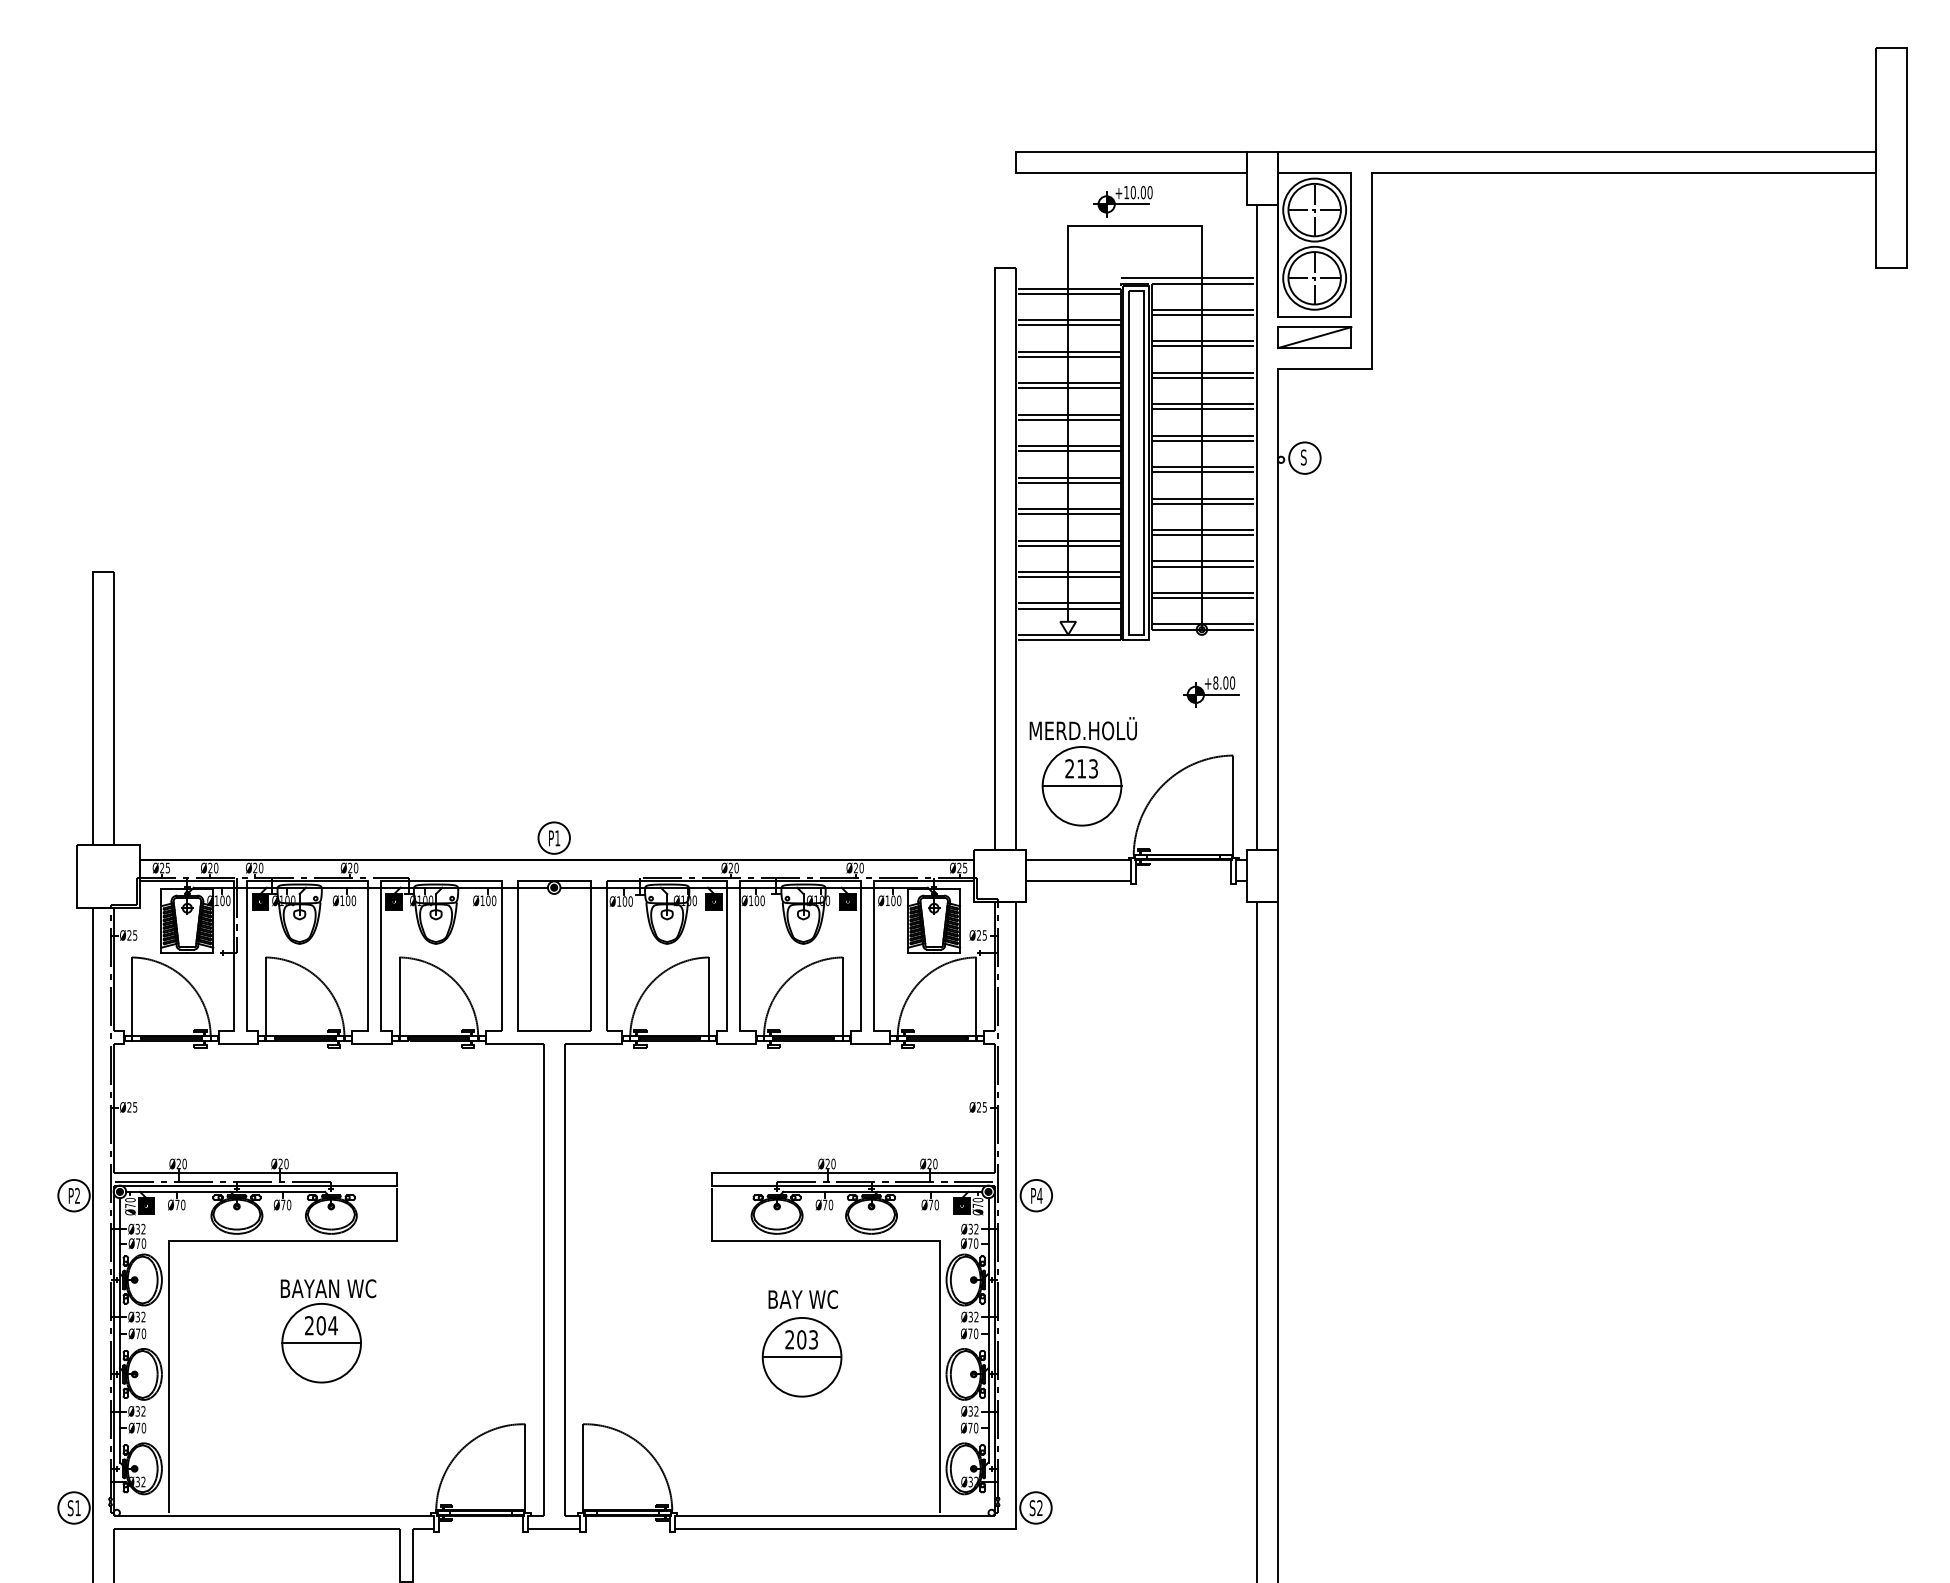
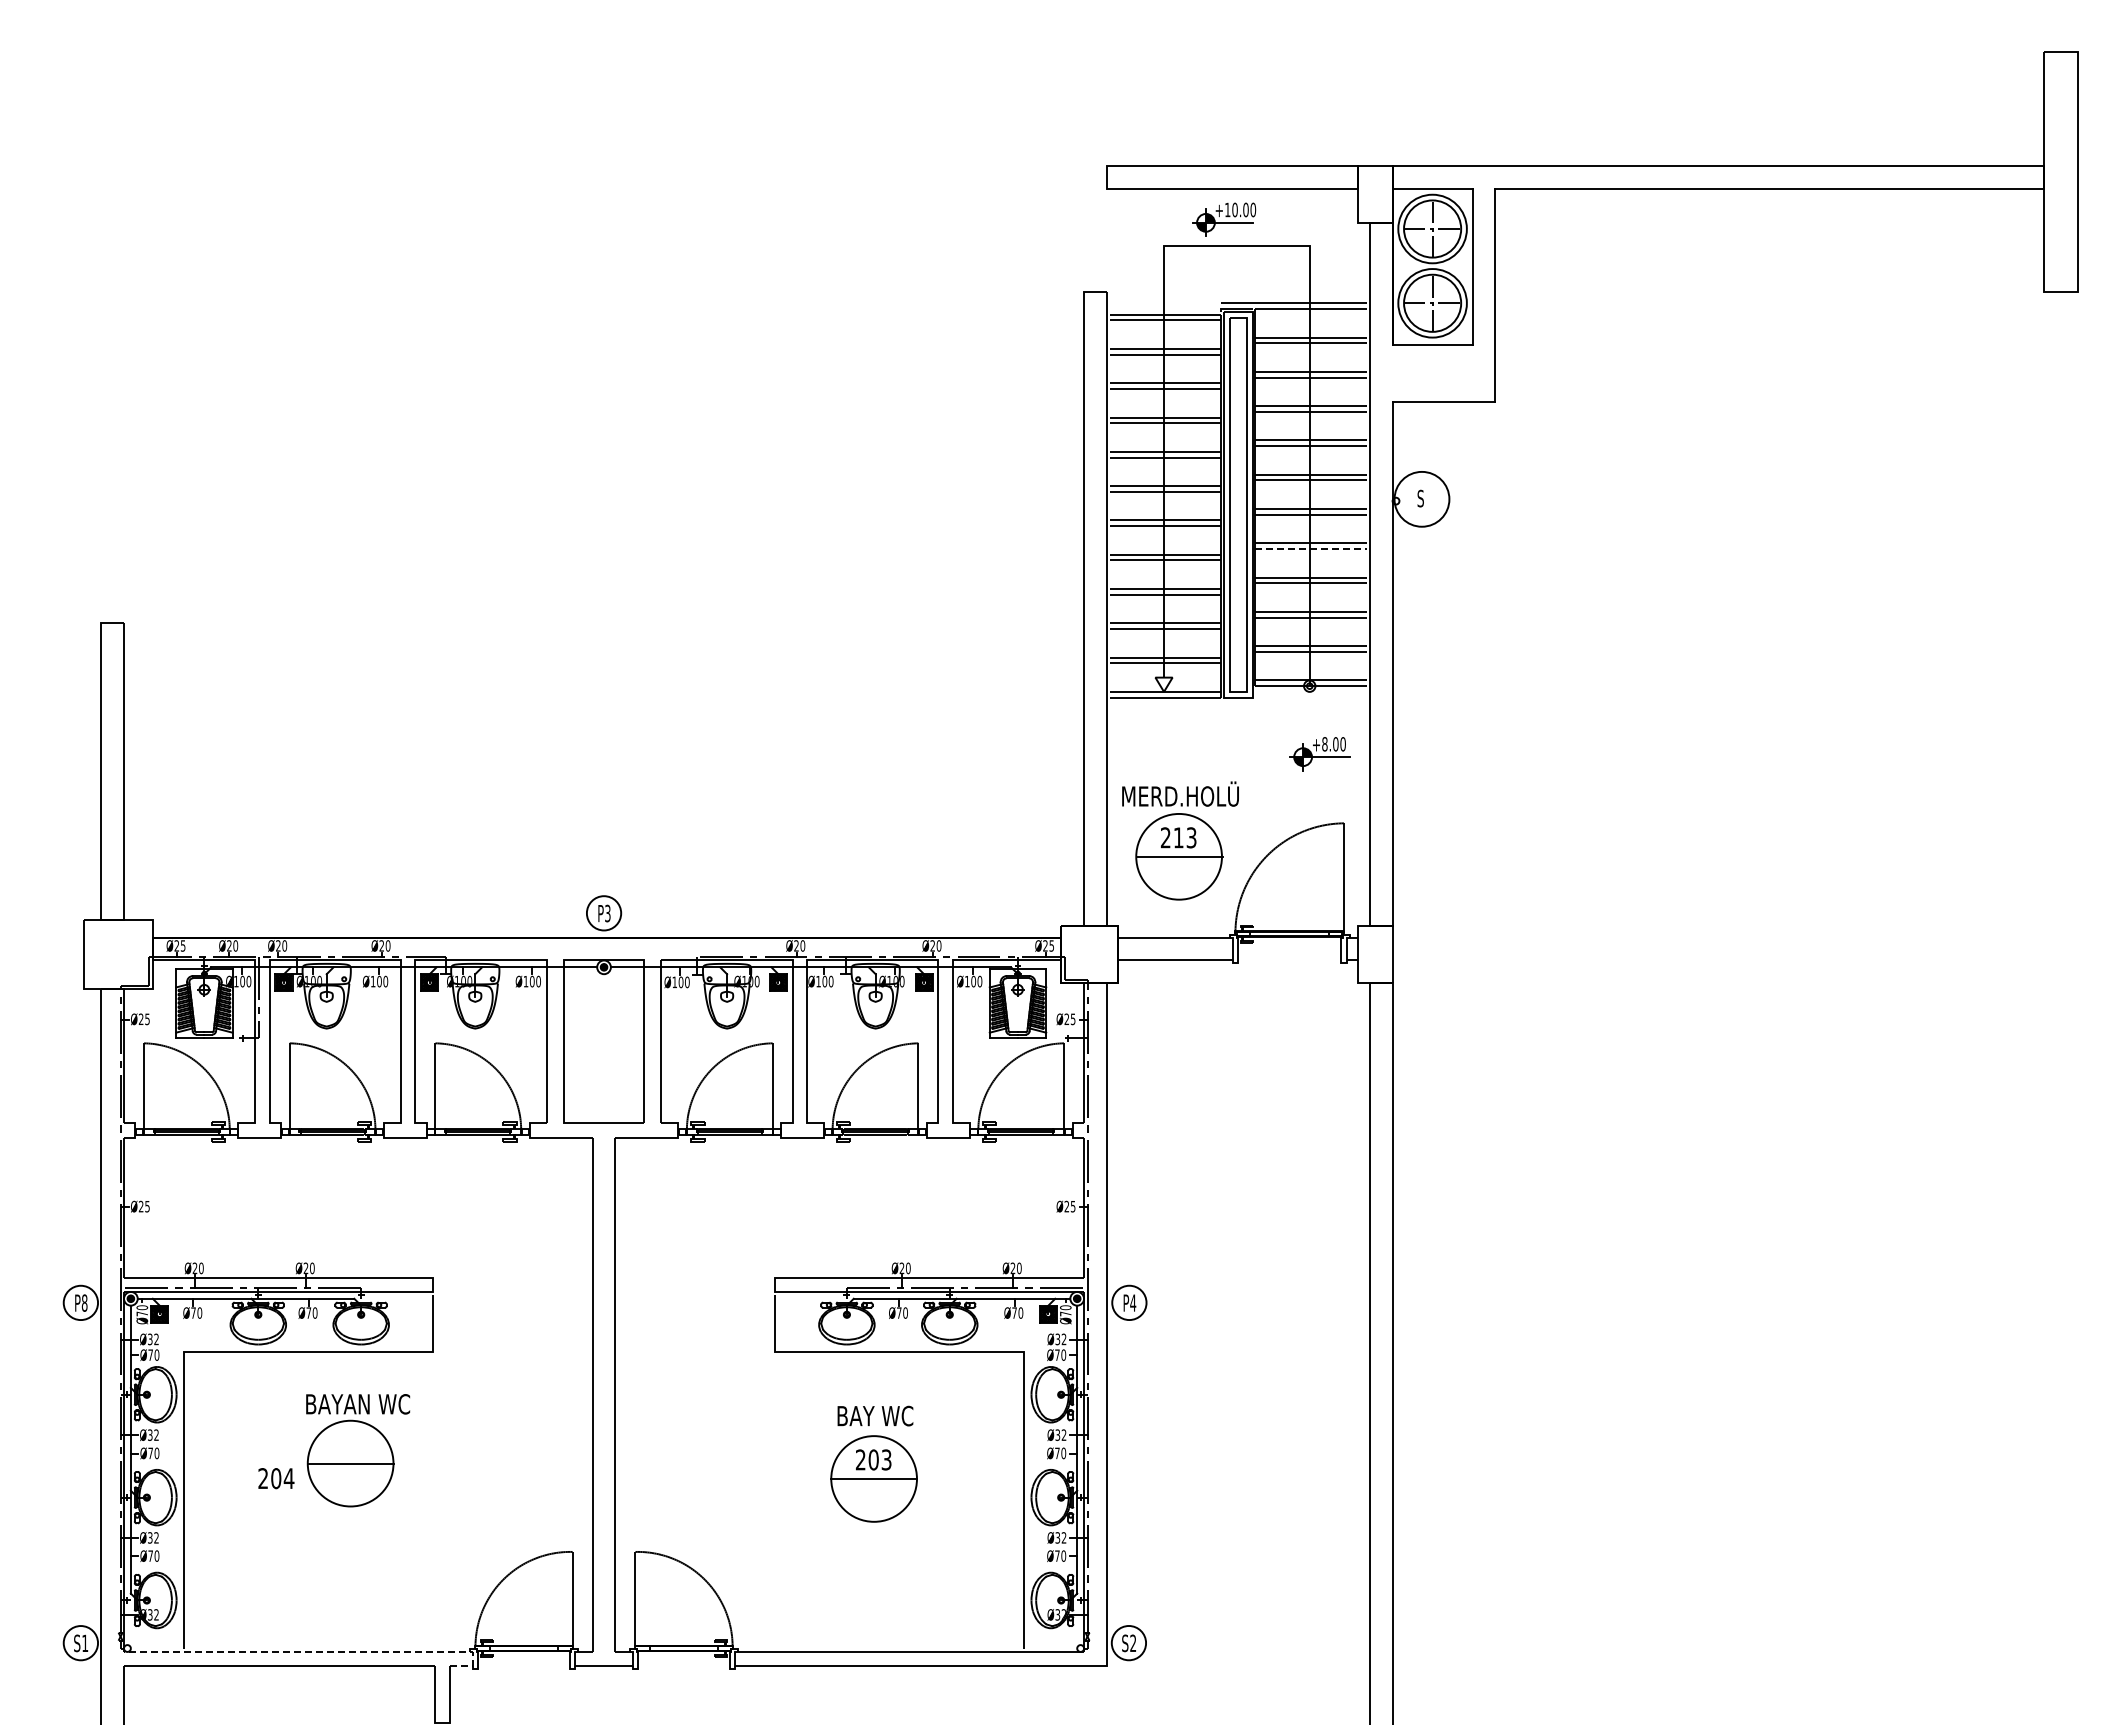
part: (1314, 337) -> (1432, 367), removed
circle: (1304, 458) -> (1421, 499), size x1.6
line: (1203, 504) -> (1311, 549), solid -> dashed
text: (557, 838) -> (607, 913), P1 -> P3
text: (77, 1195) -> (84, 1302), P2 -> P8
text: (321, 1325) -> (276, 1478), moved
line: (291, 1515) -> (317, 1651), solid -> dashed

